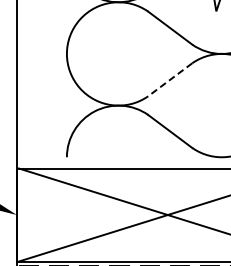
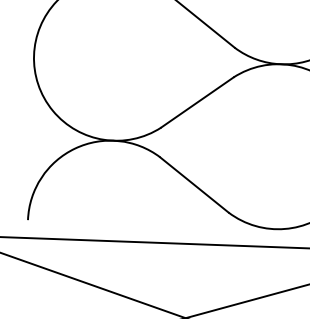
line: (170, 79) -> (197, 102), dashed -> solid

